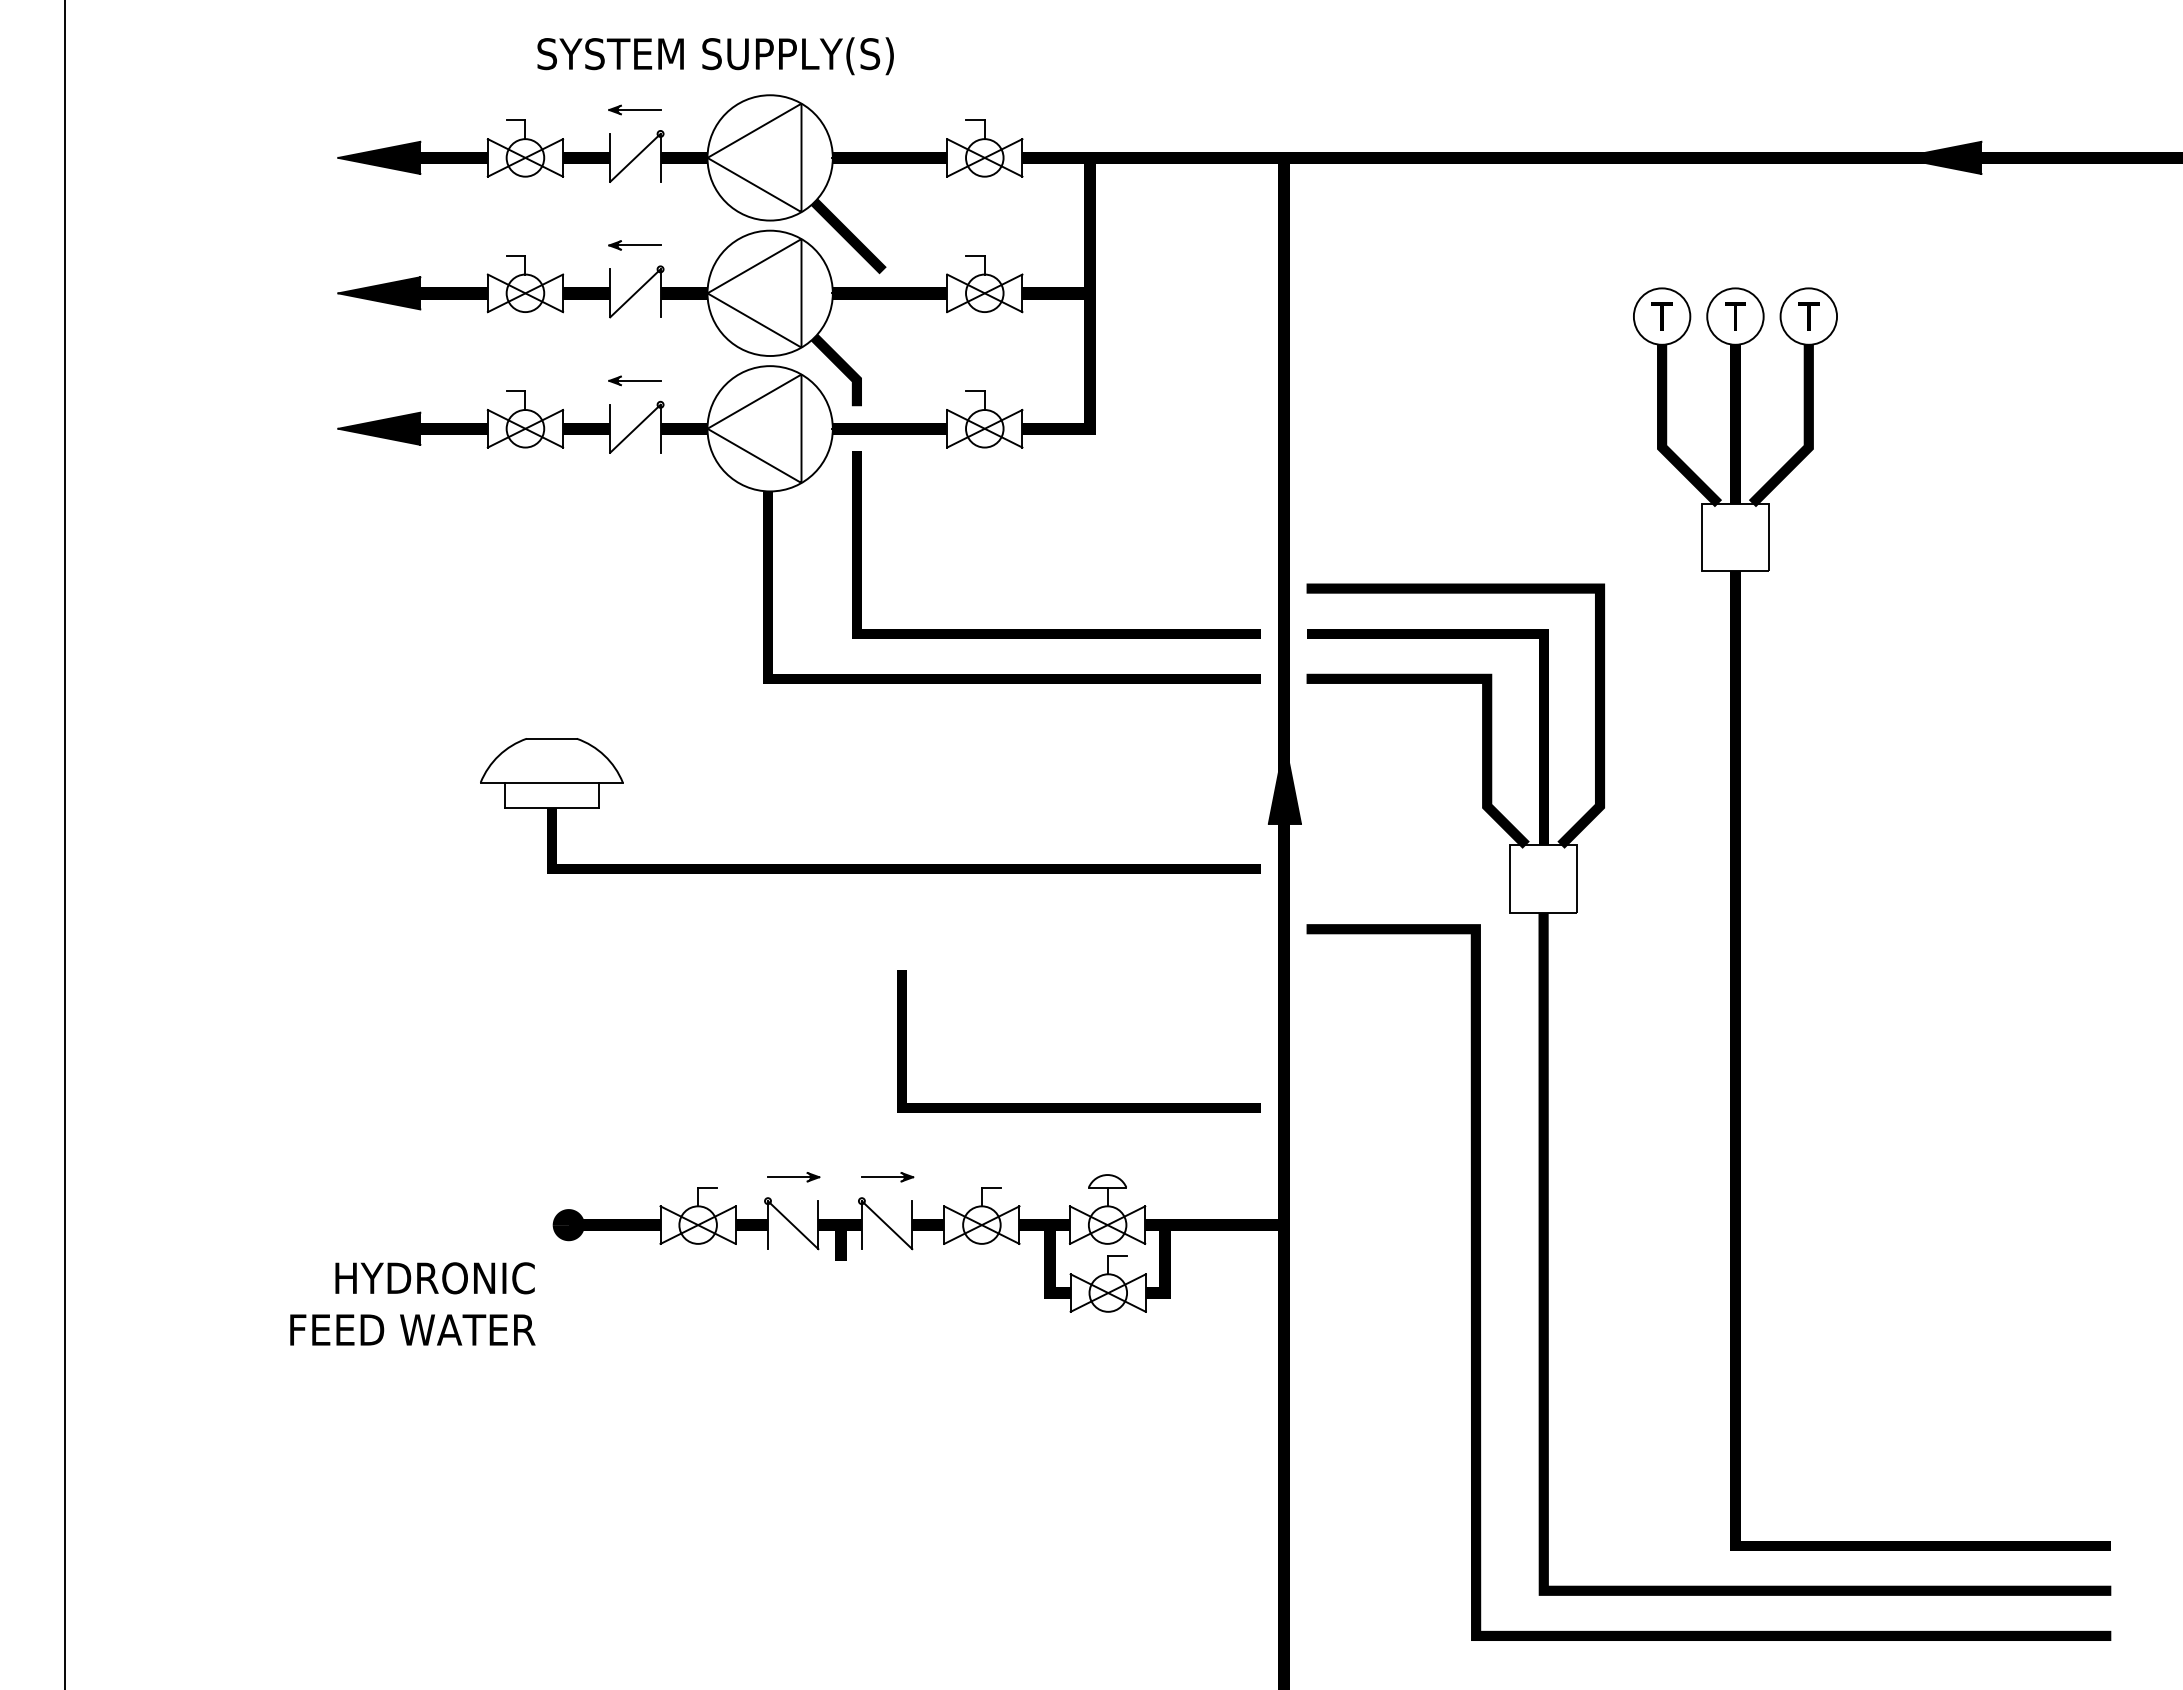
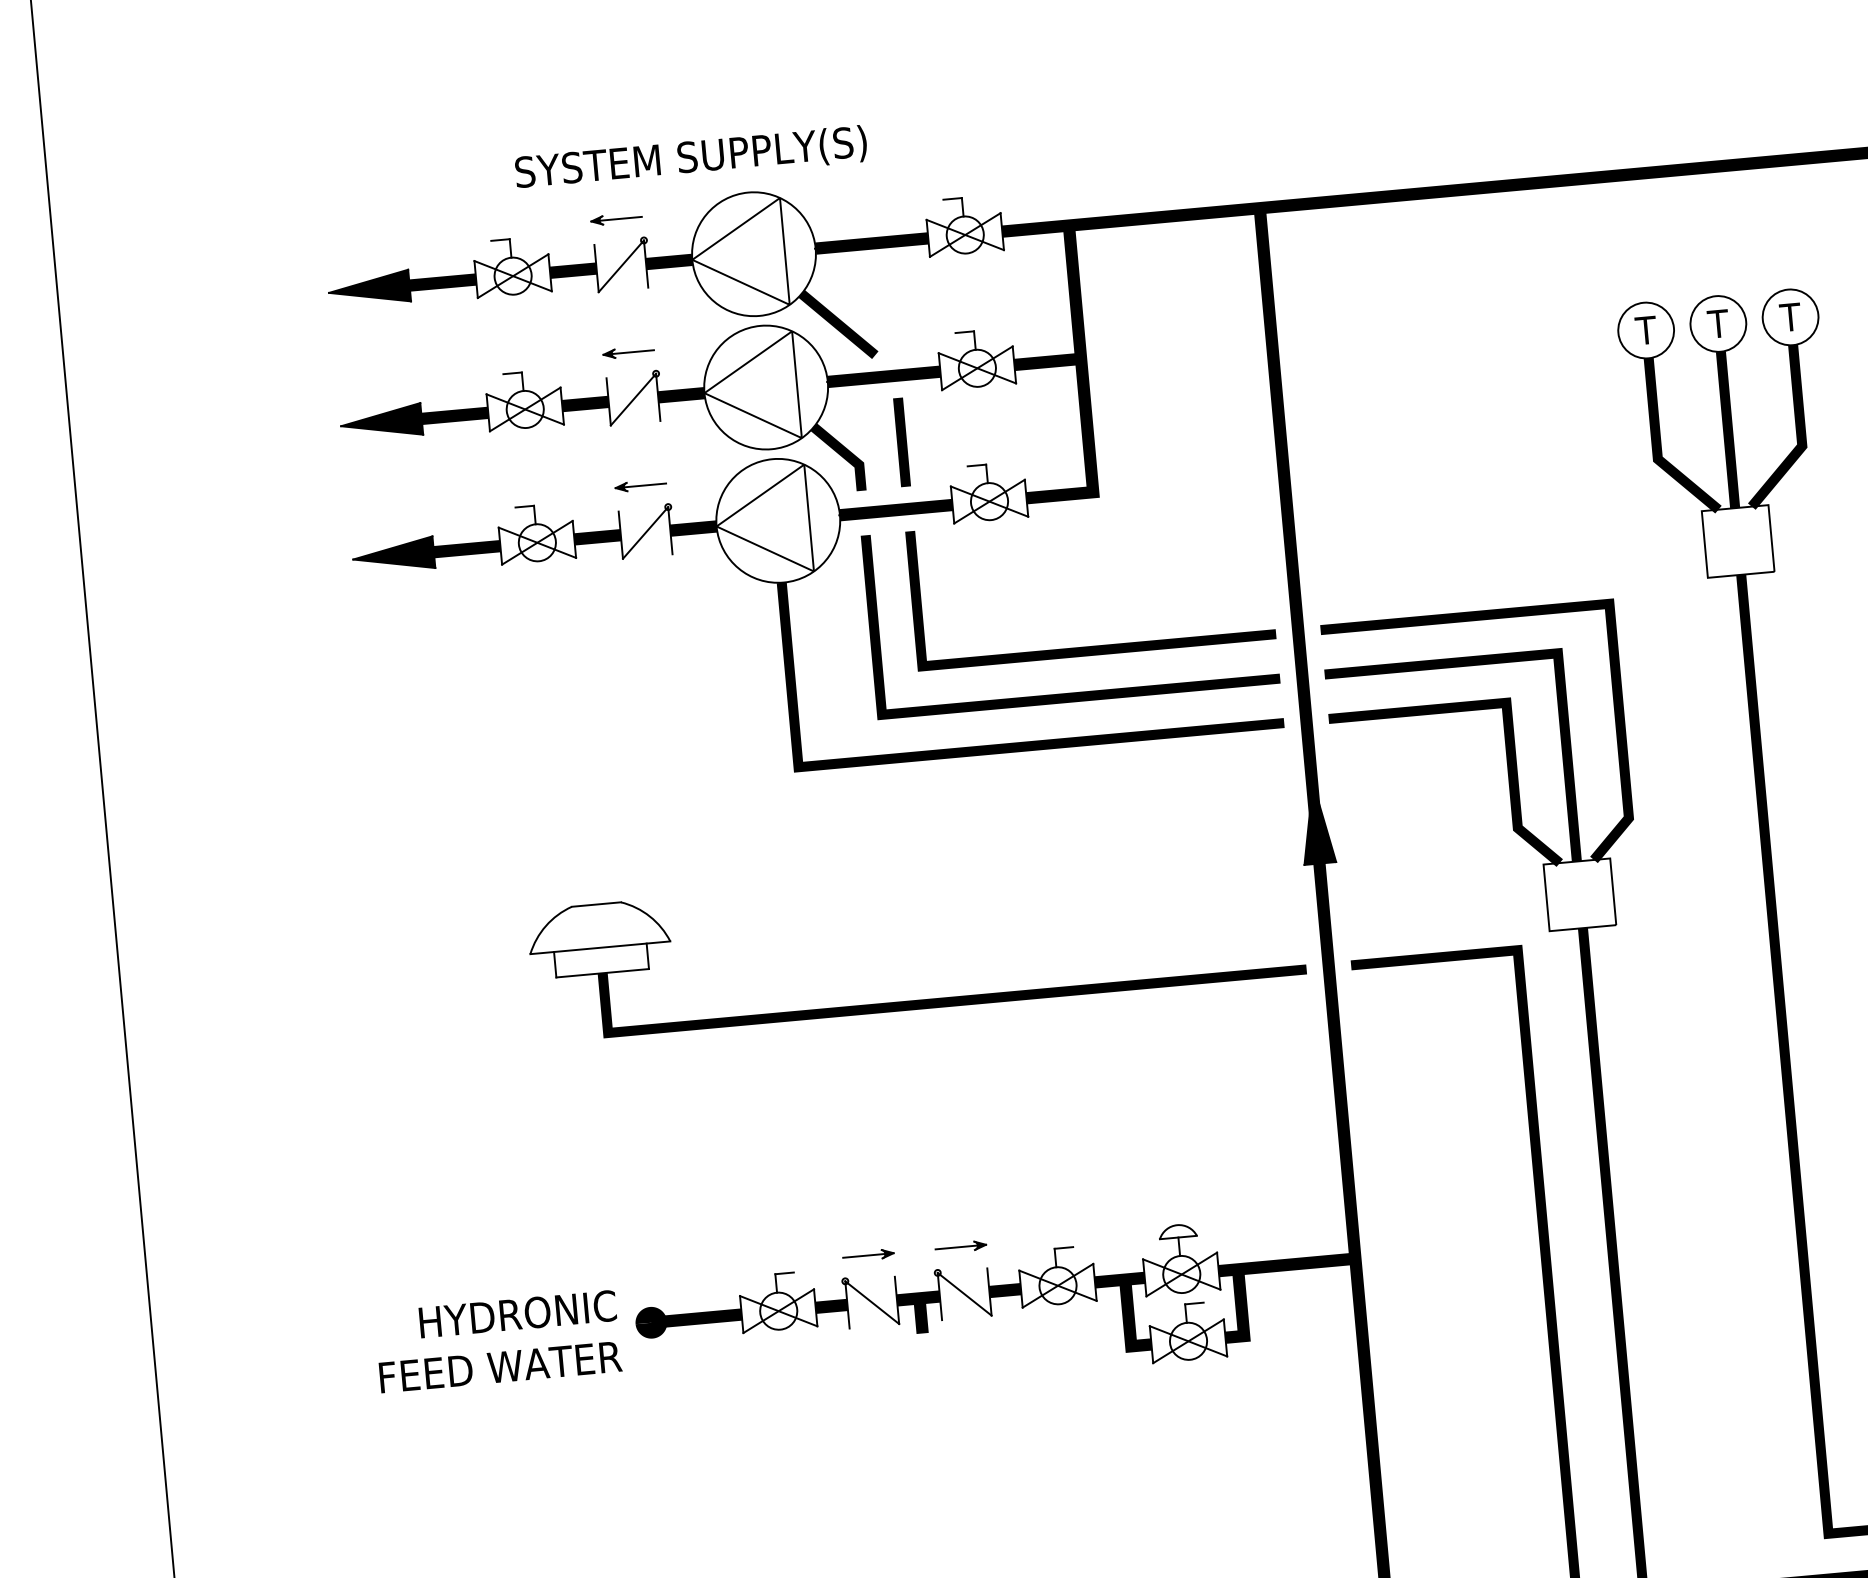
line: (901, 360) -> (901, 441), added
part: (870, 864) -> (921, 999), moved
line: (1078, 1103) -> (1095, 646), moved
text: (412, 1303) -> (497, 1341), moved

